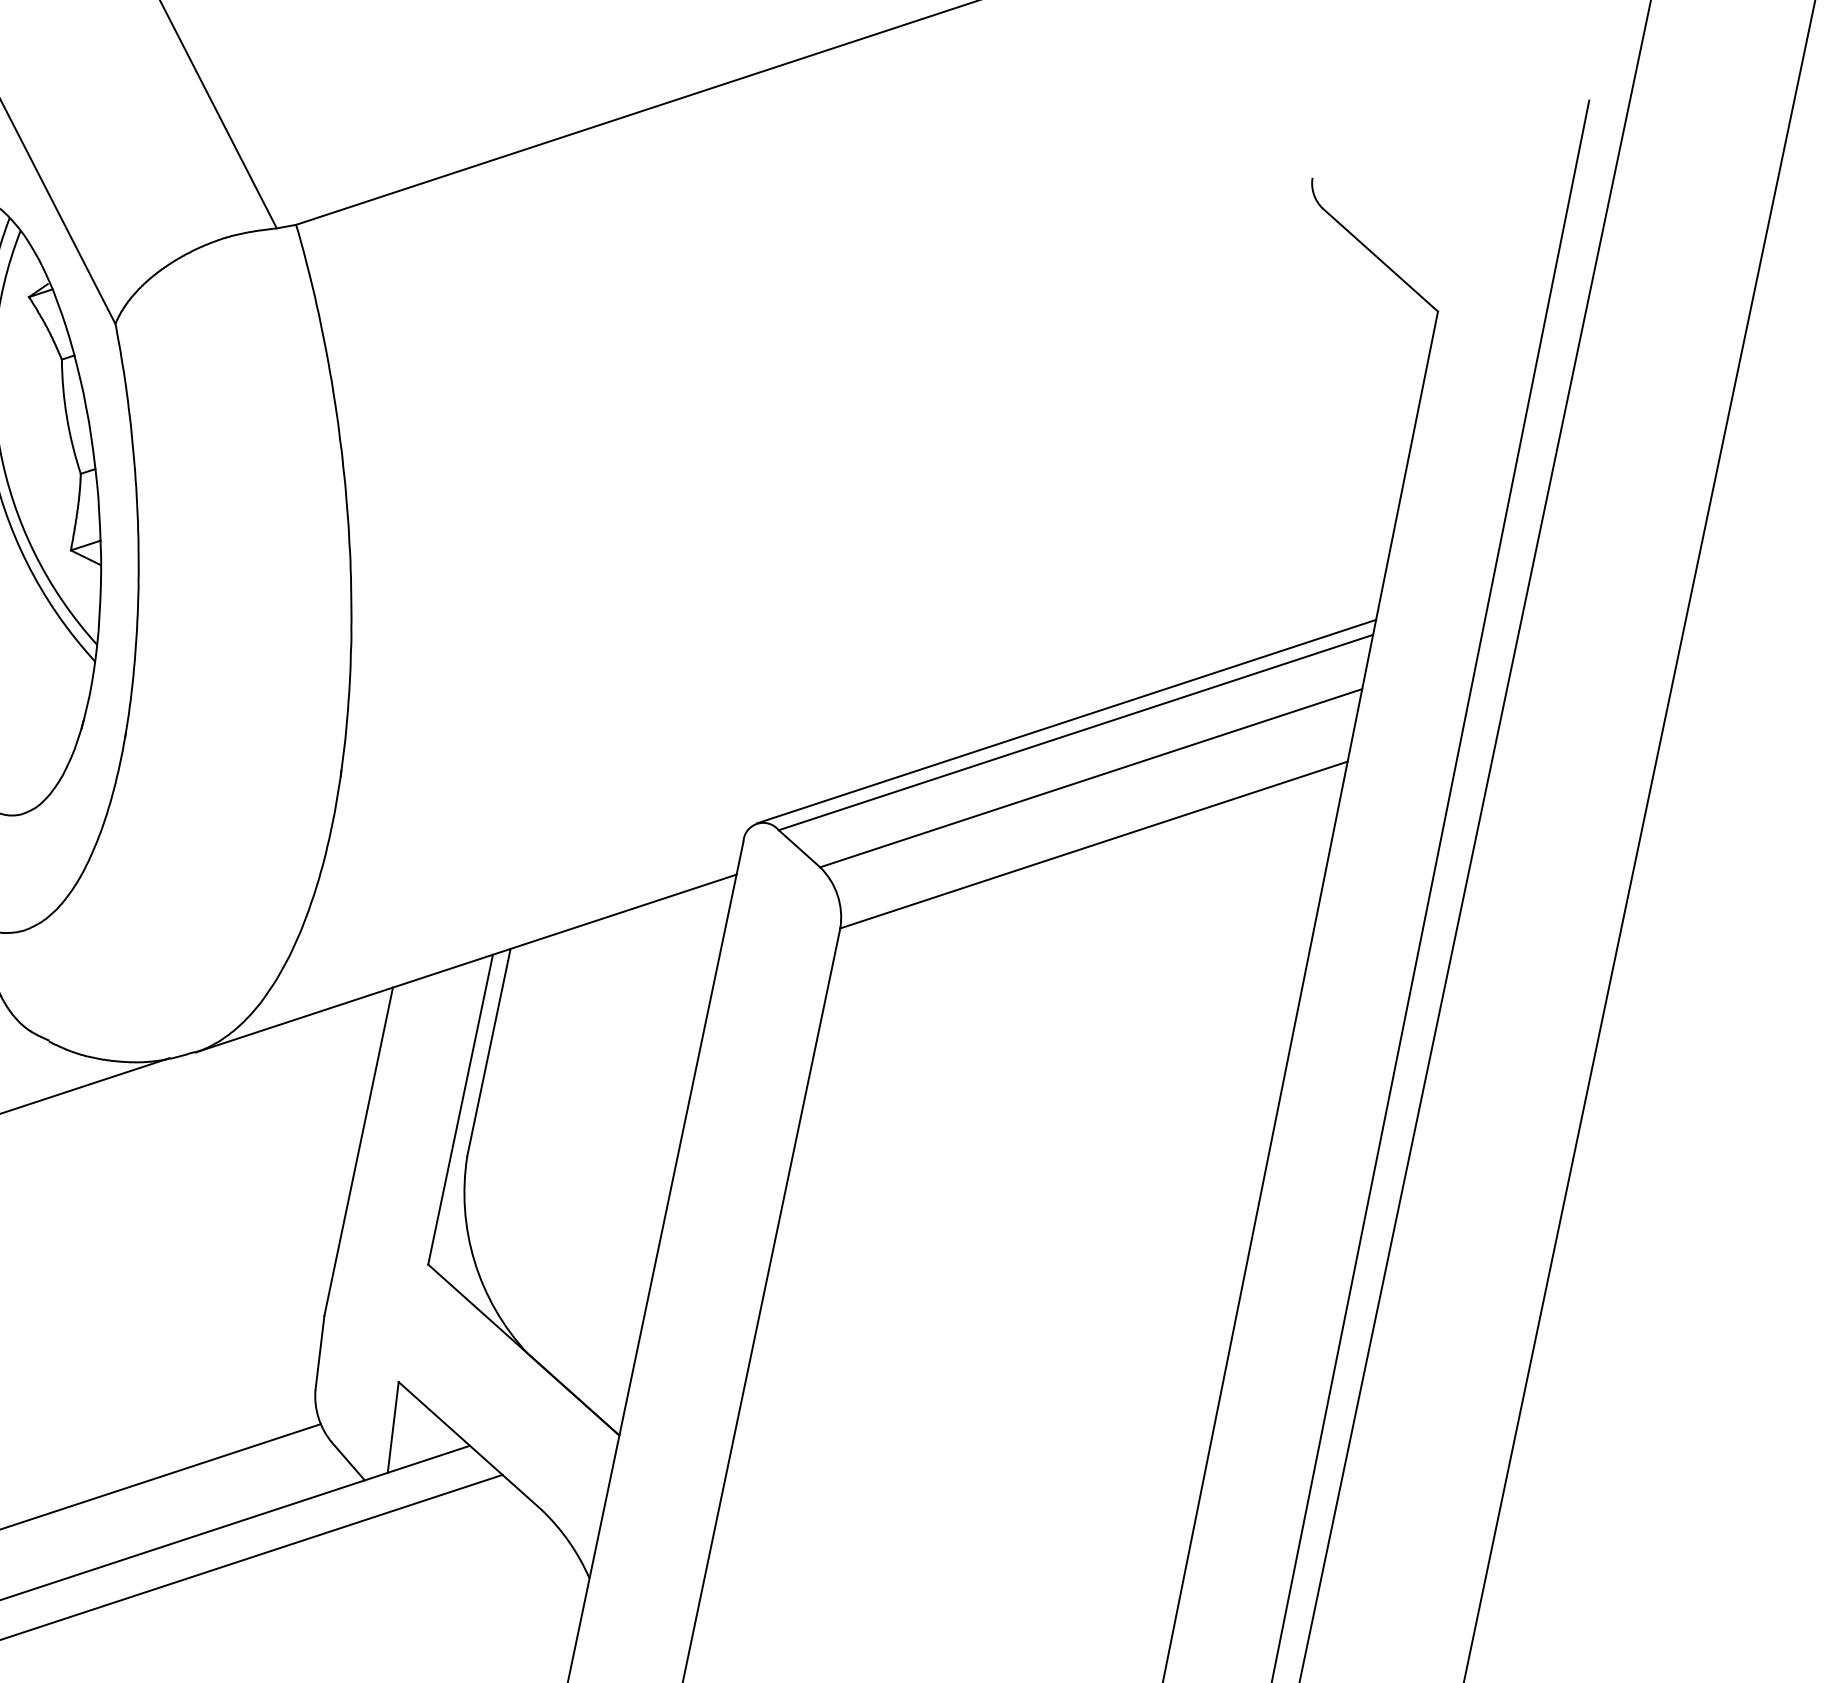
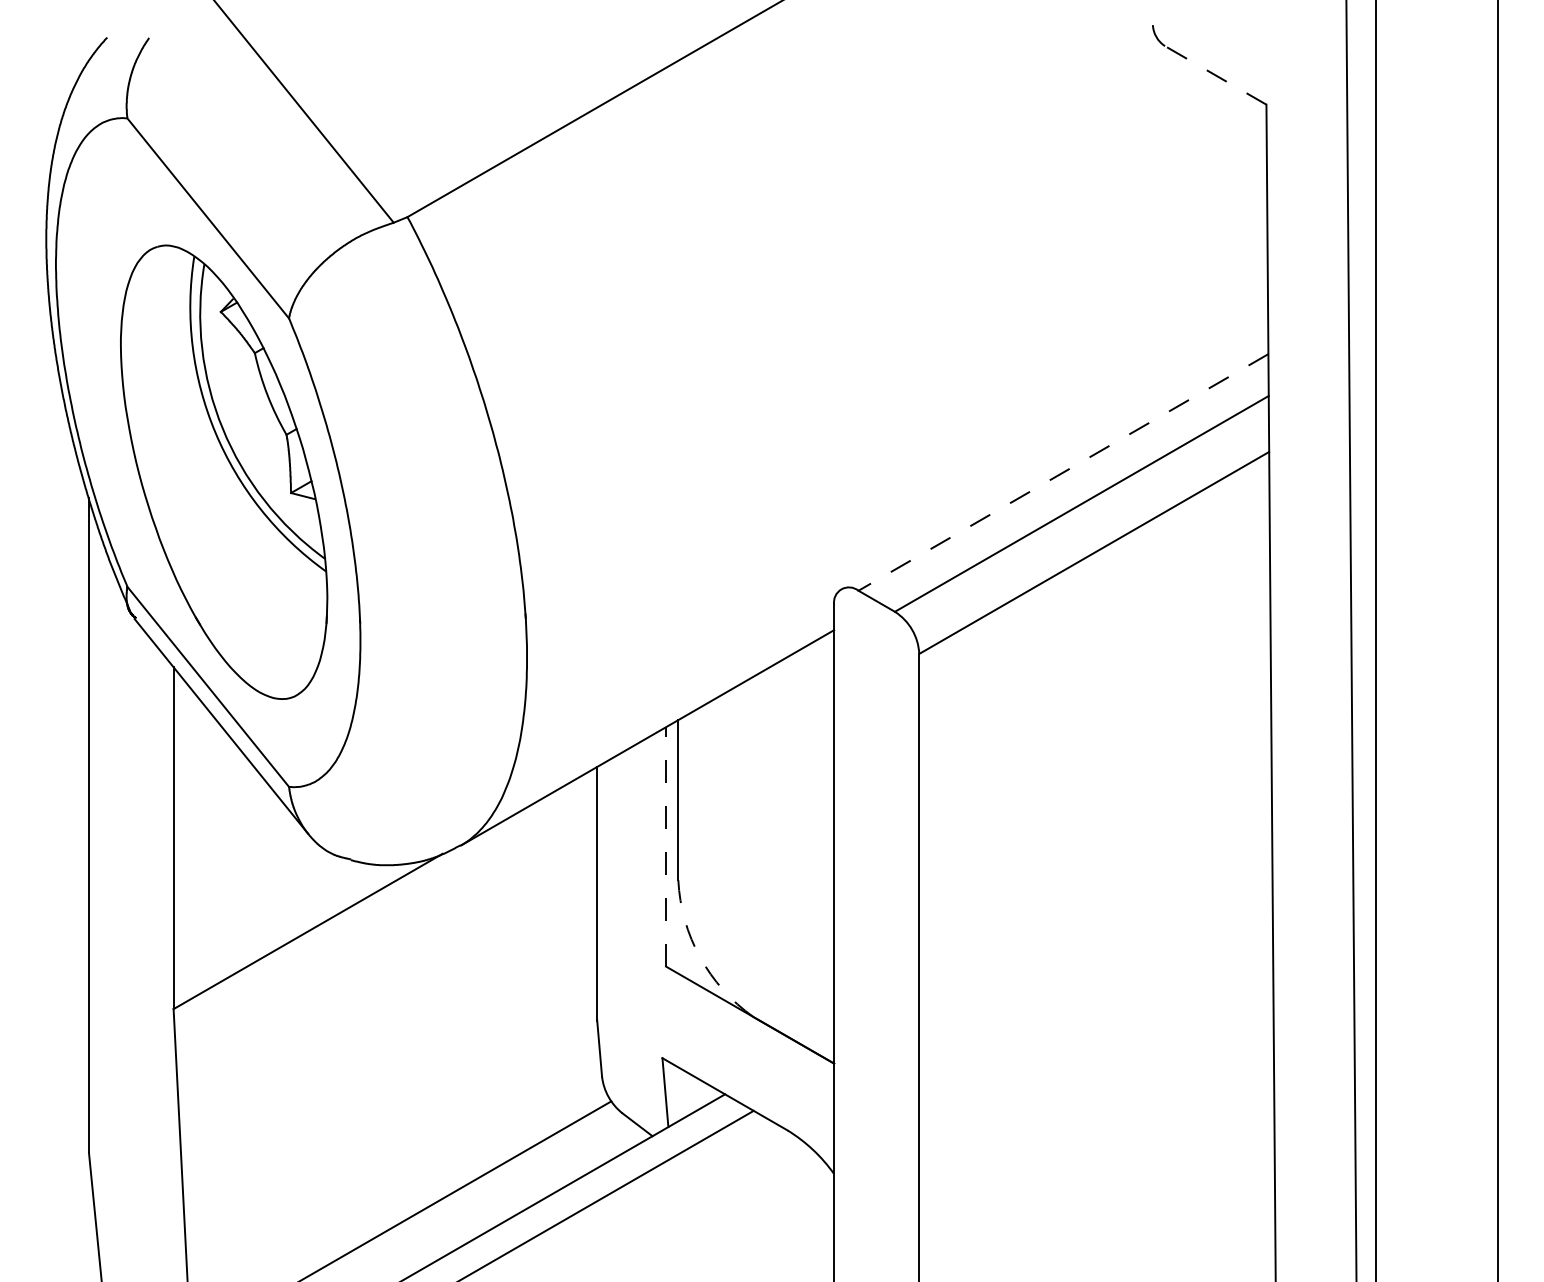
line: (1379, 260) -> (1215, 75), solid -> dashed
line: (1066, 721) -> (1054, 465), removed
line: (1075, 732) -> (1063, 472), solid -> dashed
line: (461, 1109) -> (666, 846), solid -> dashed
arc: (475, 1262) -> (700, 957), solid -> dashed

